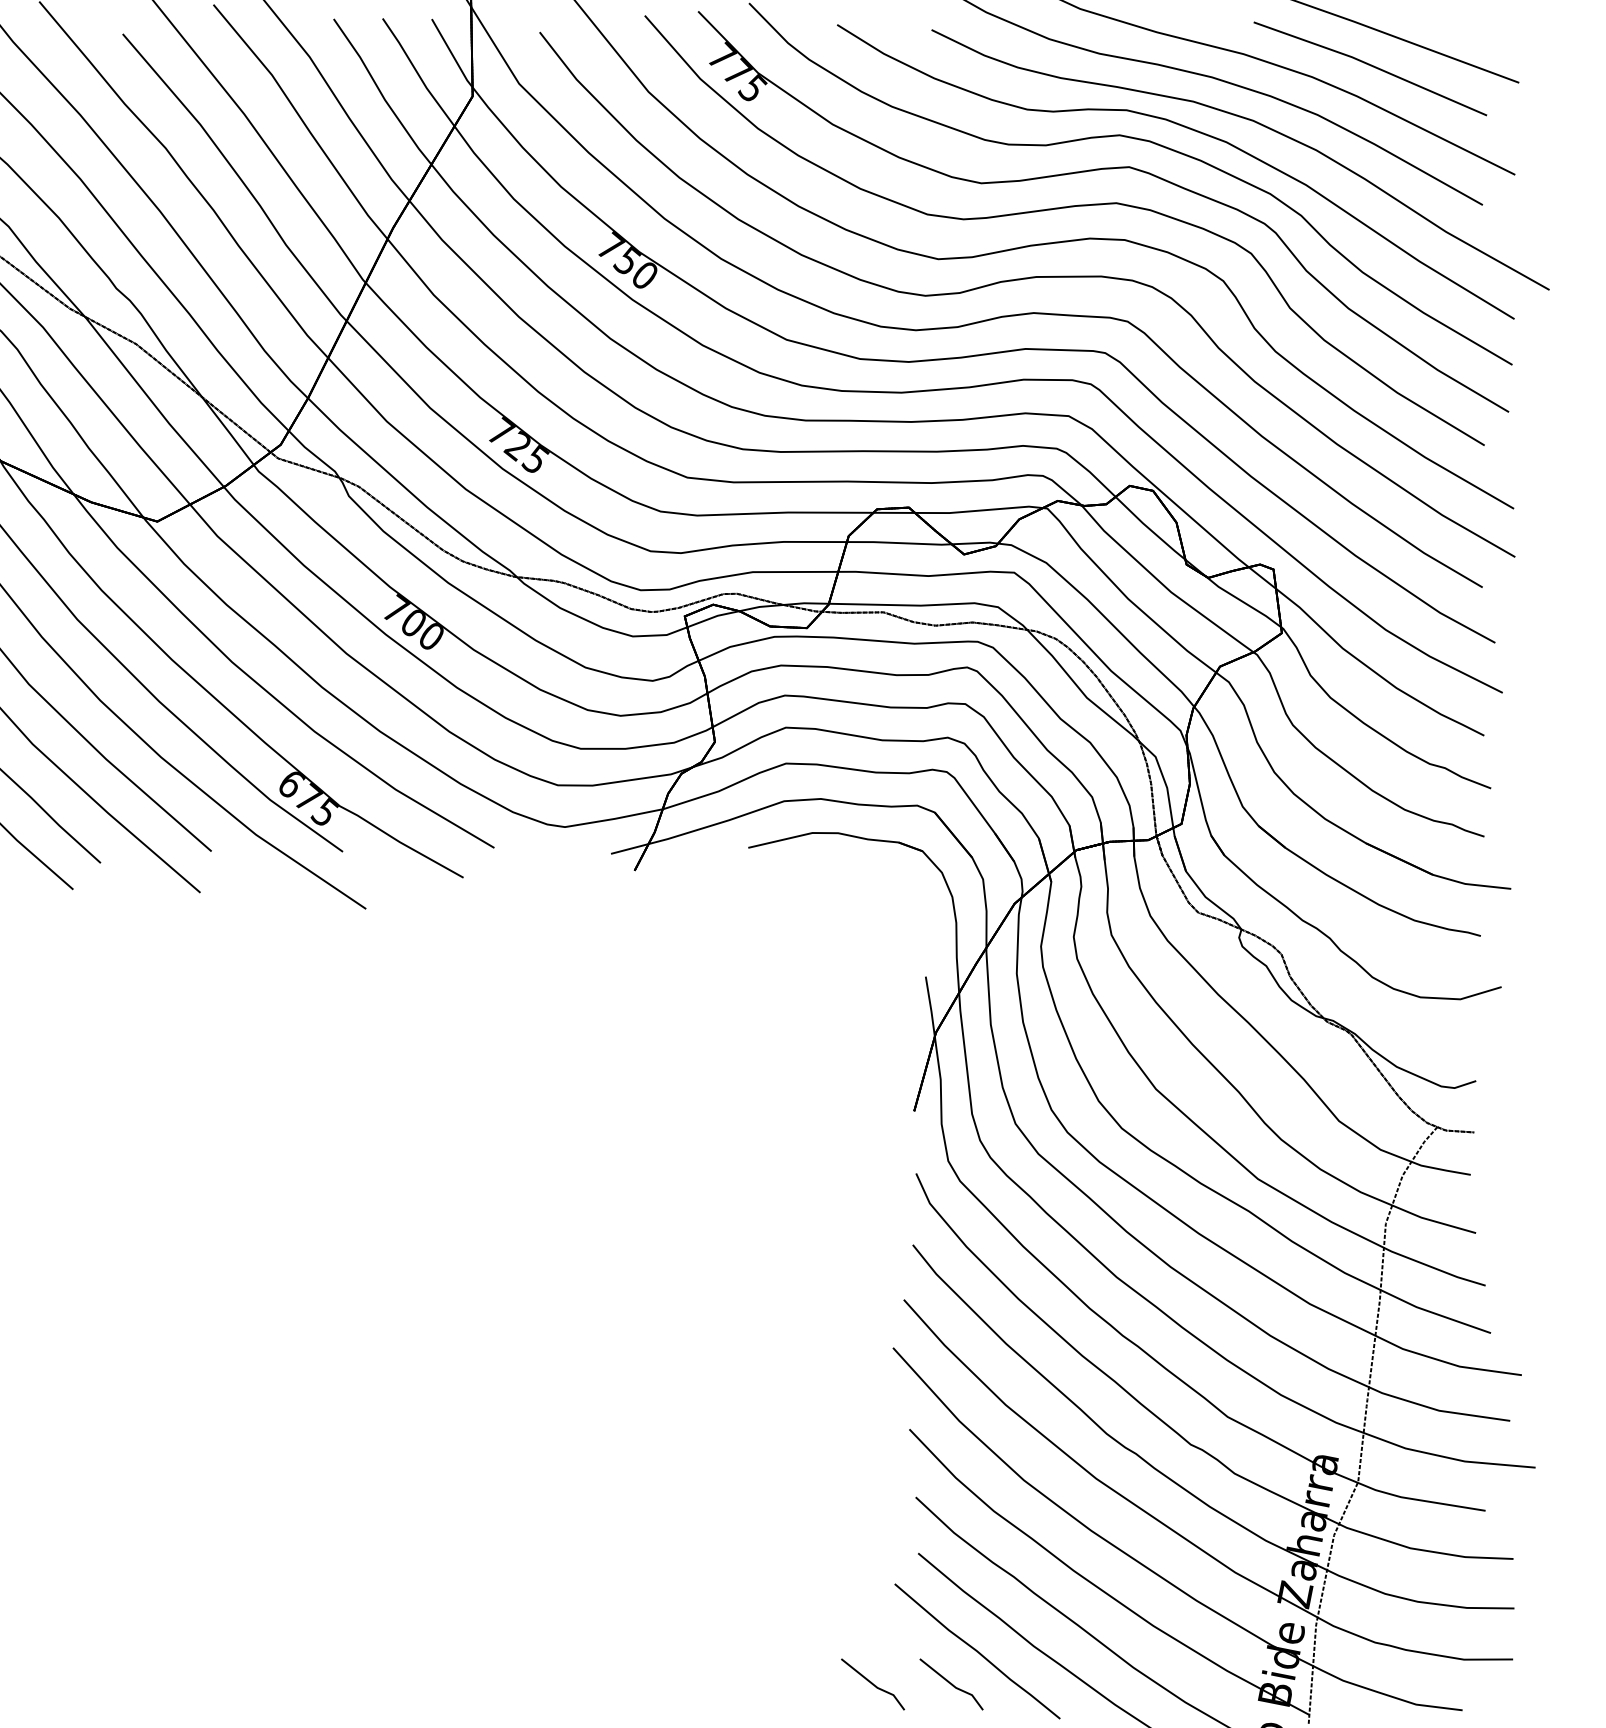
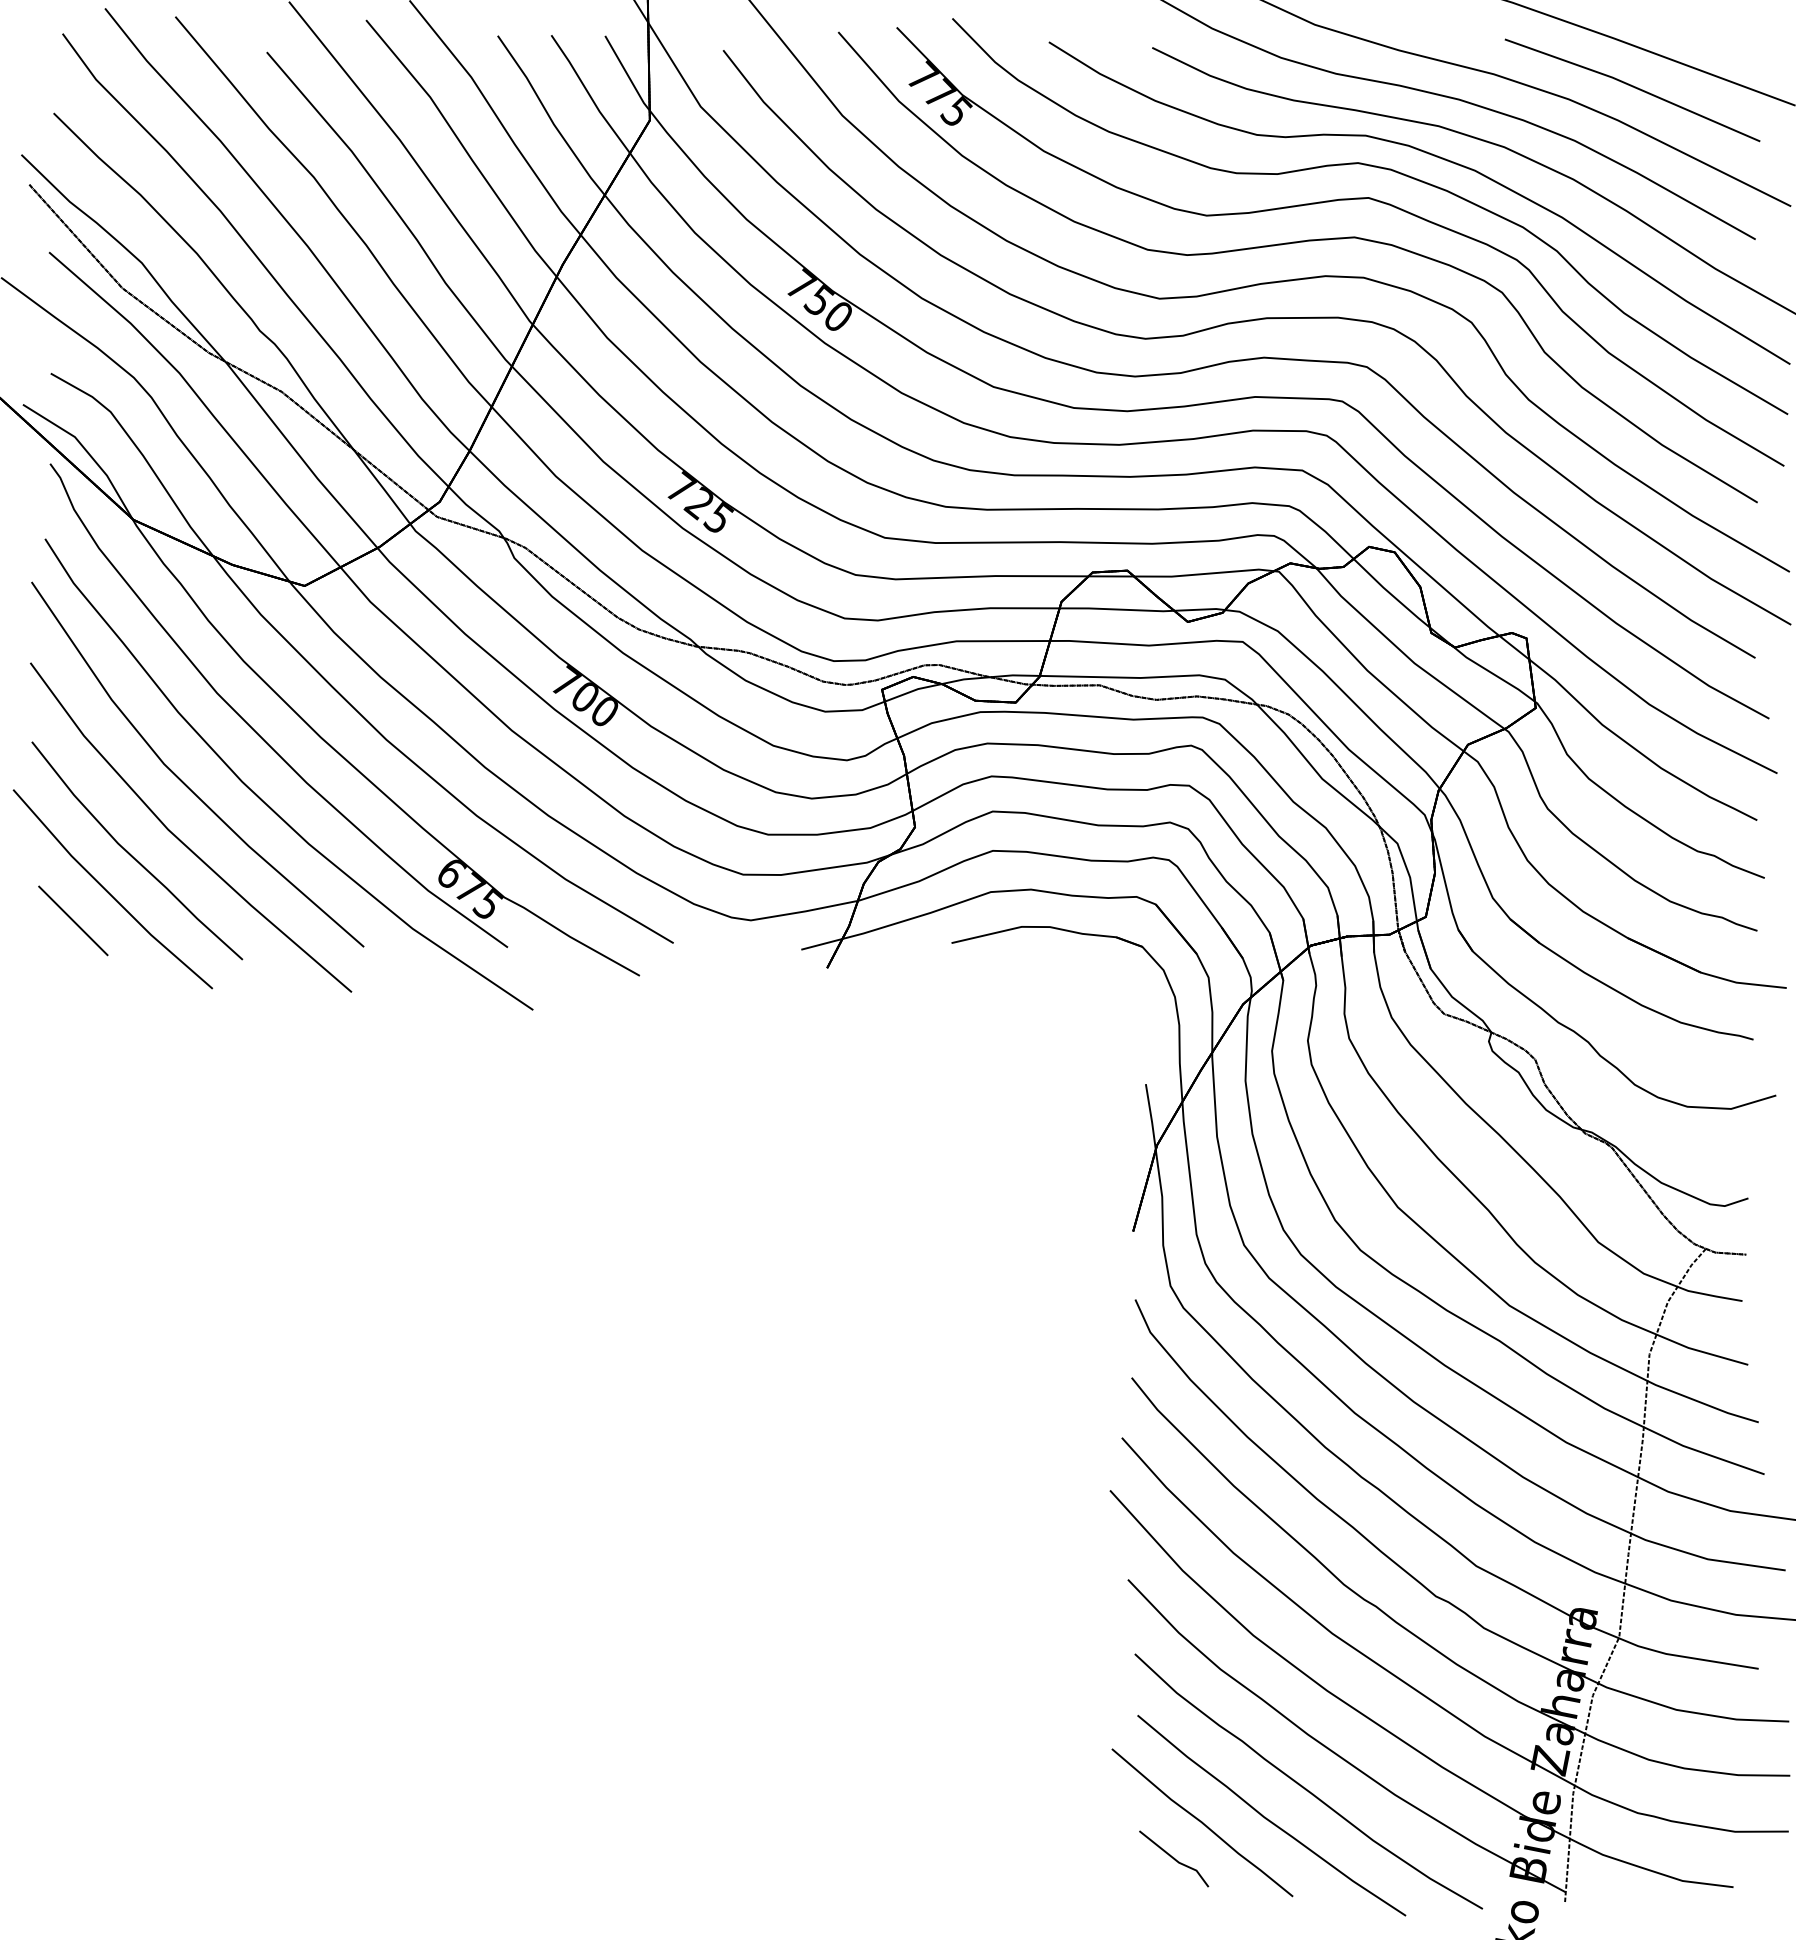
part: (873, 1684) -> (1088, 1858), removed

